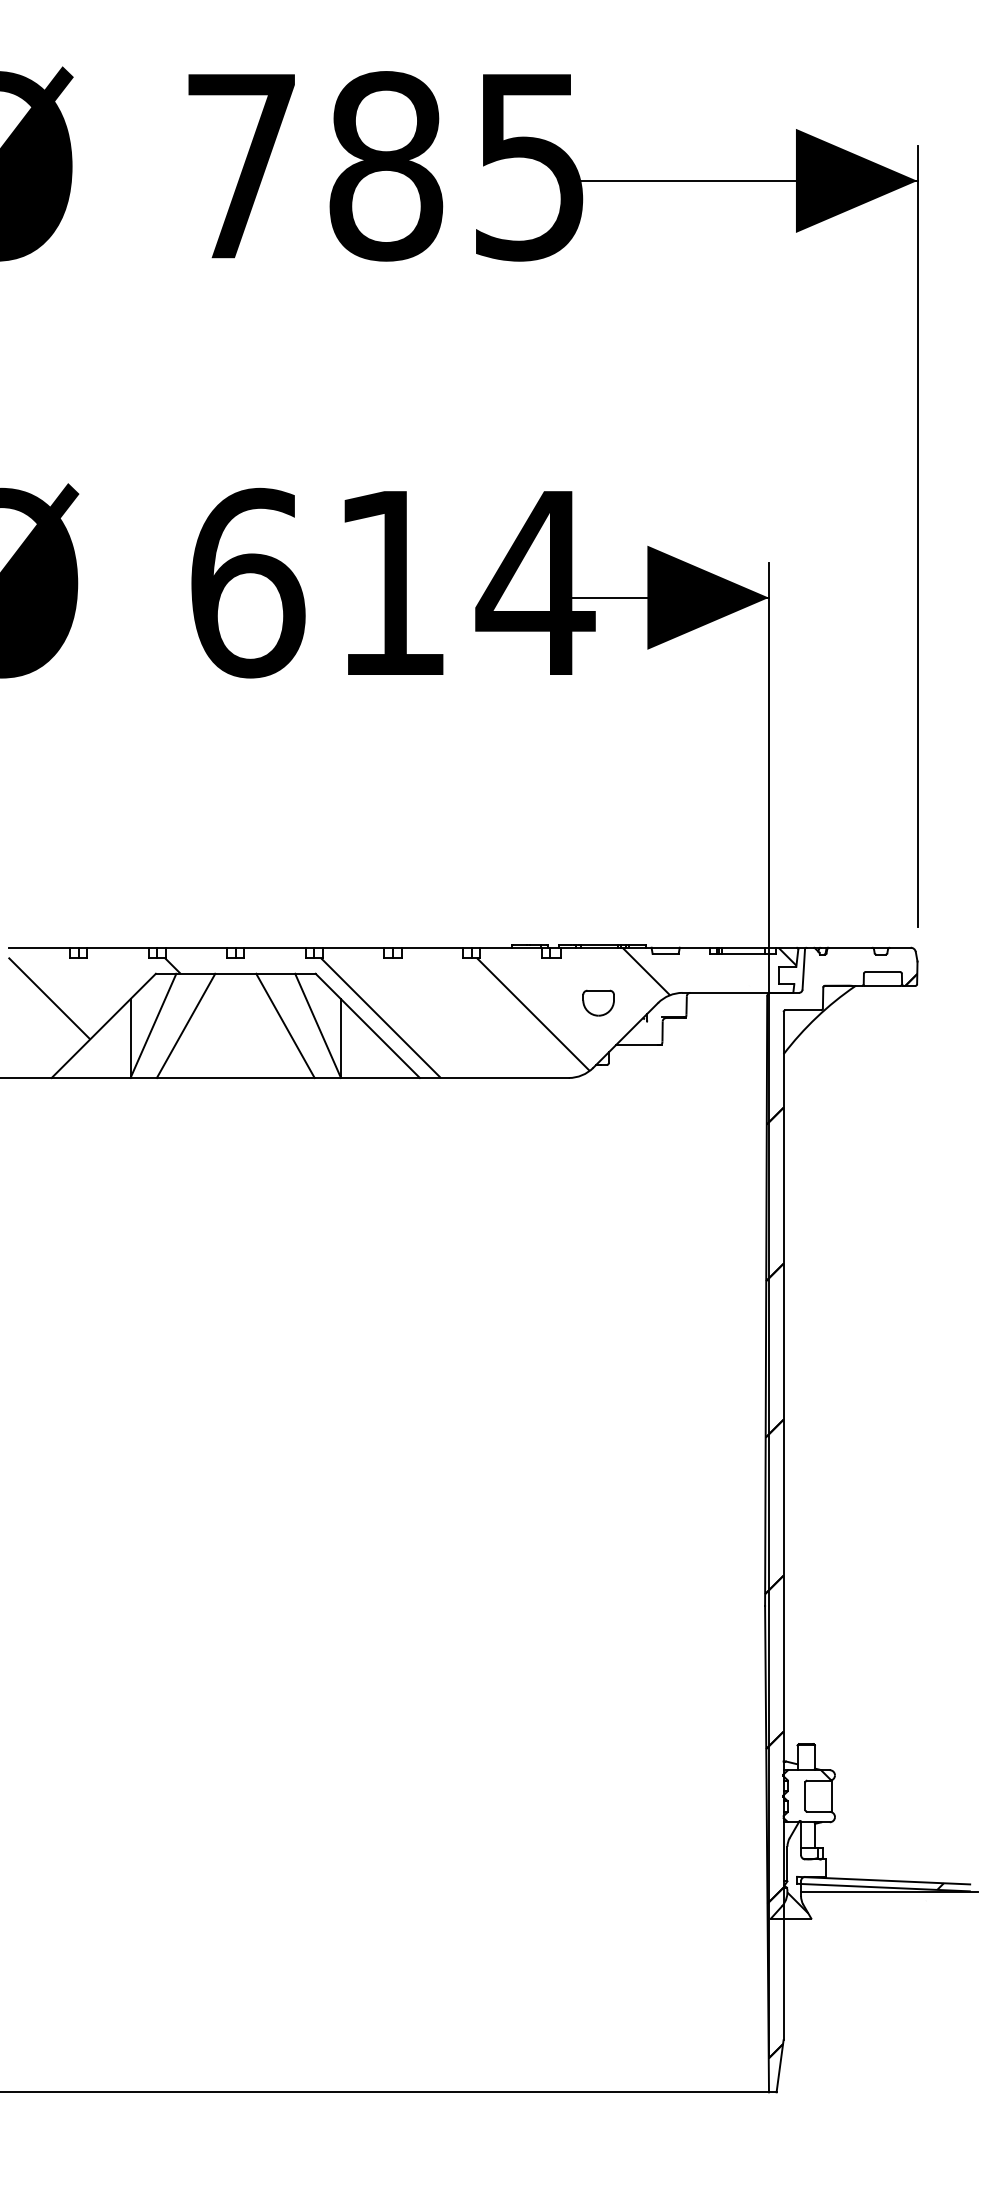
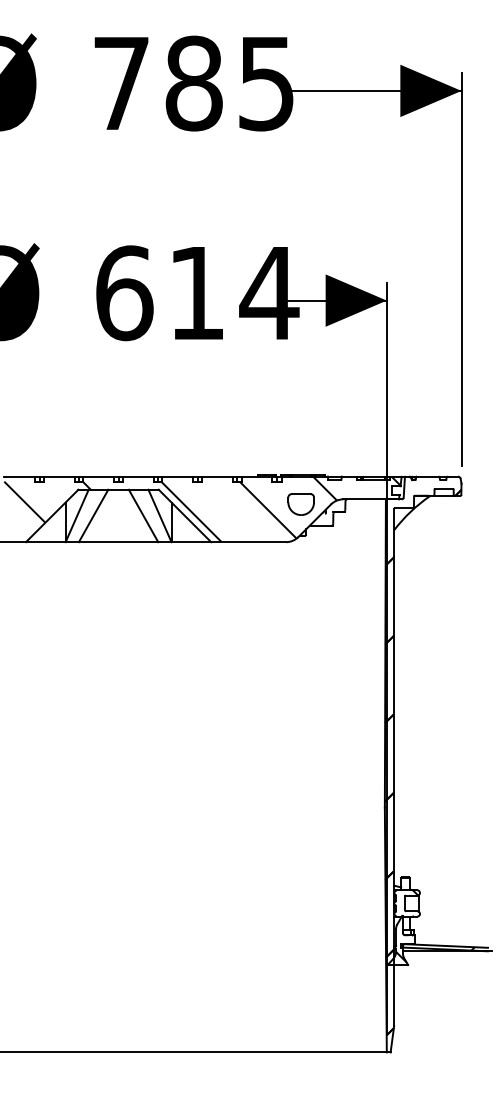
part: (597, 1003) -> (300, 504), size x1.67

